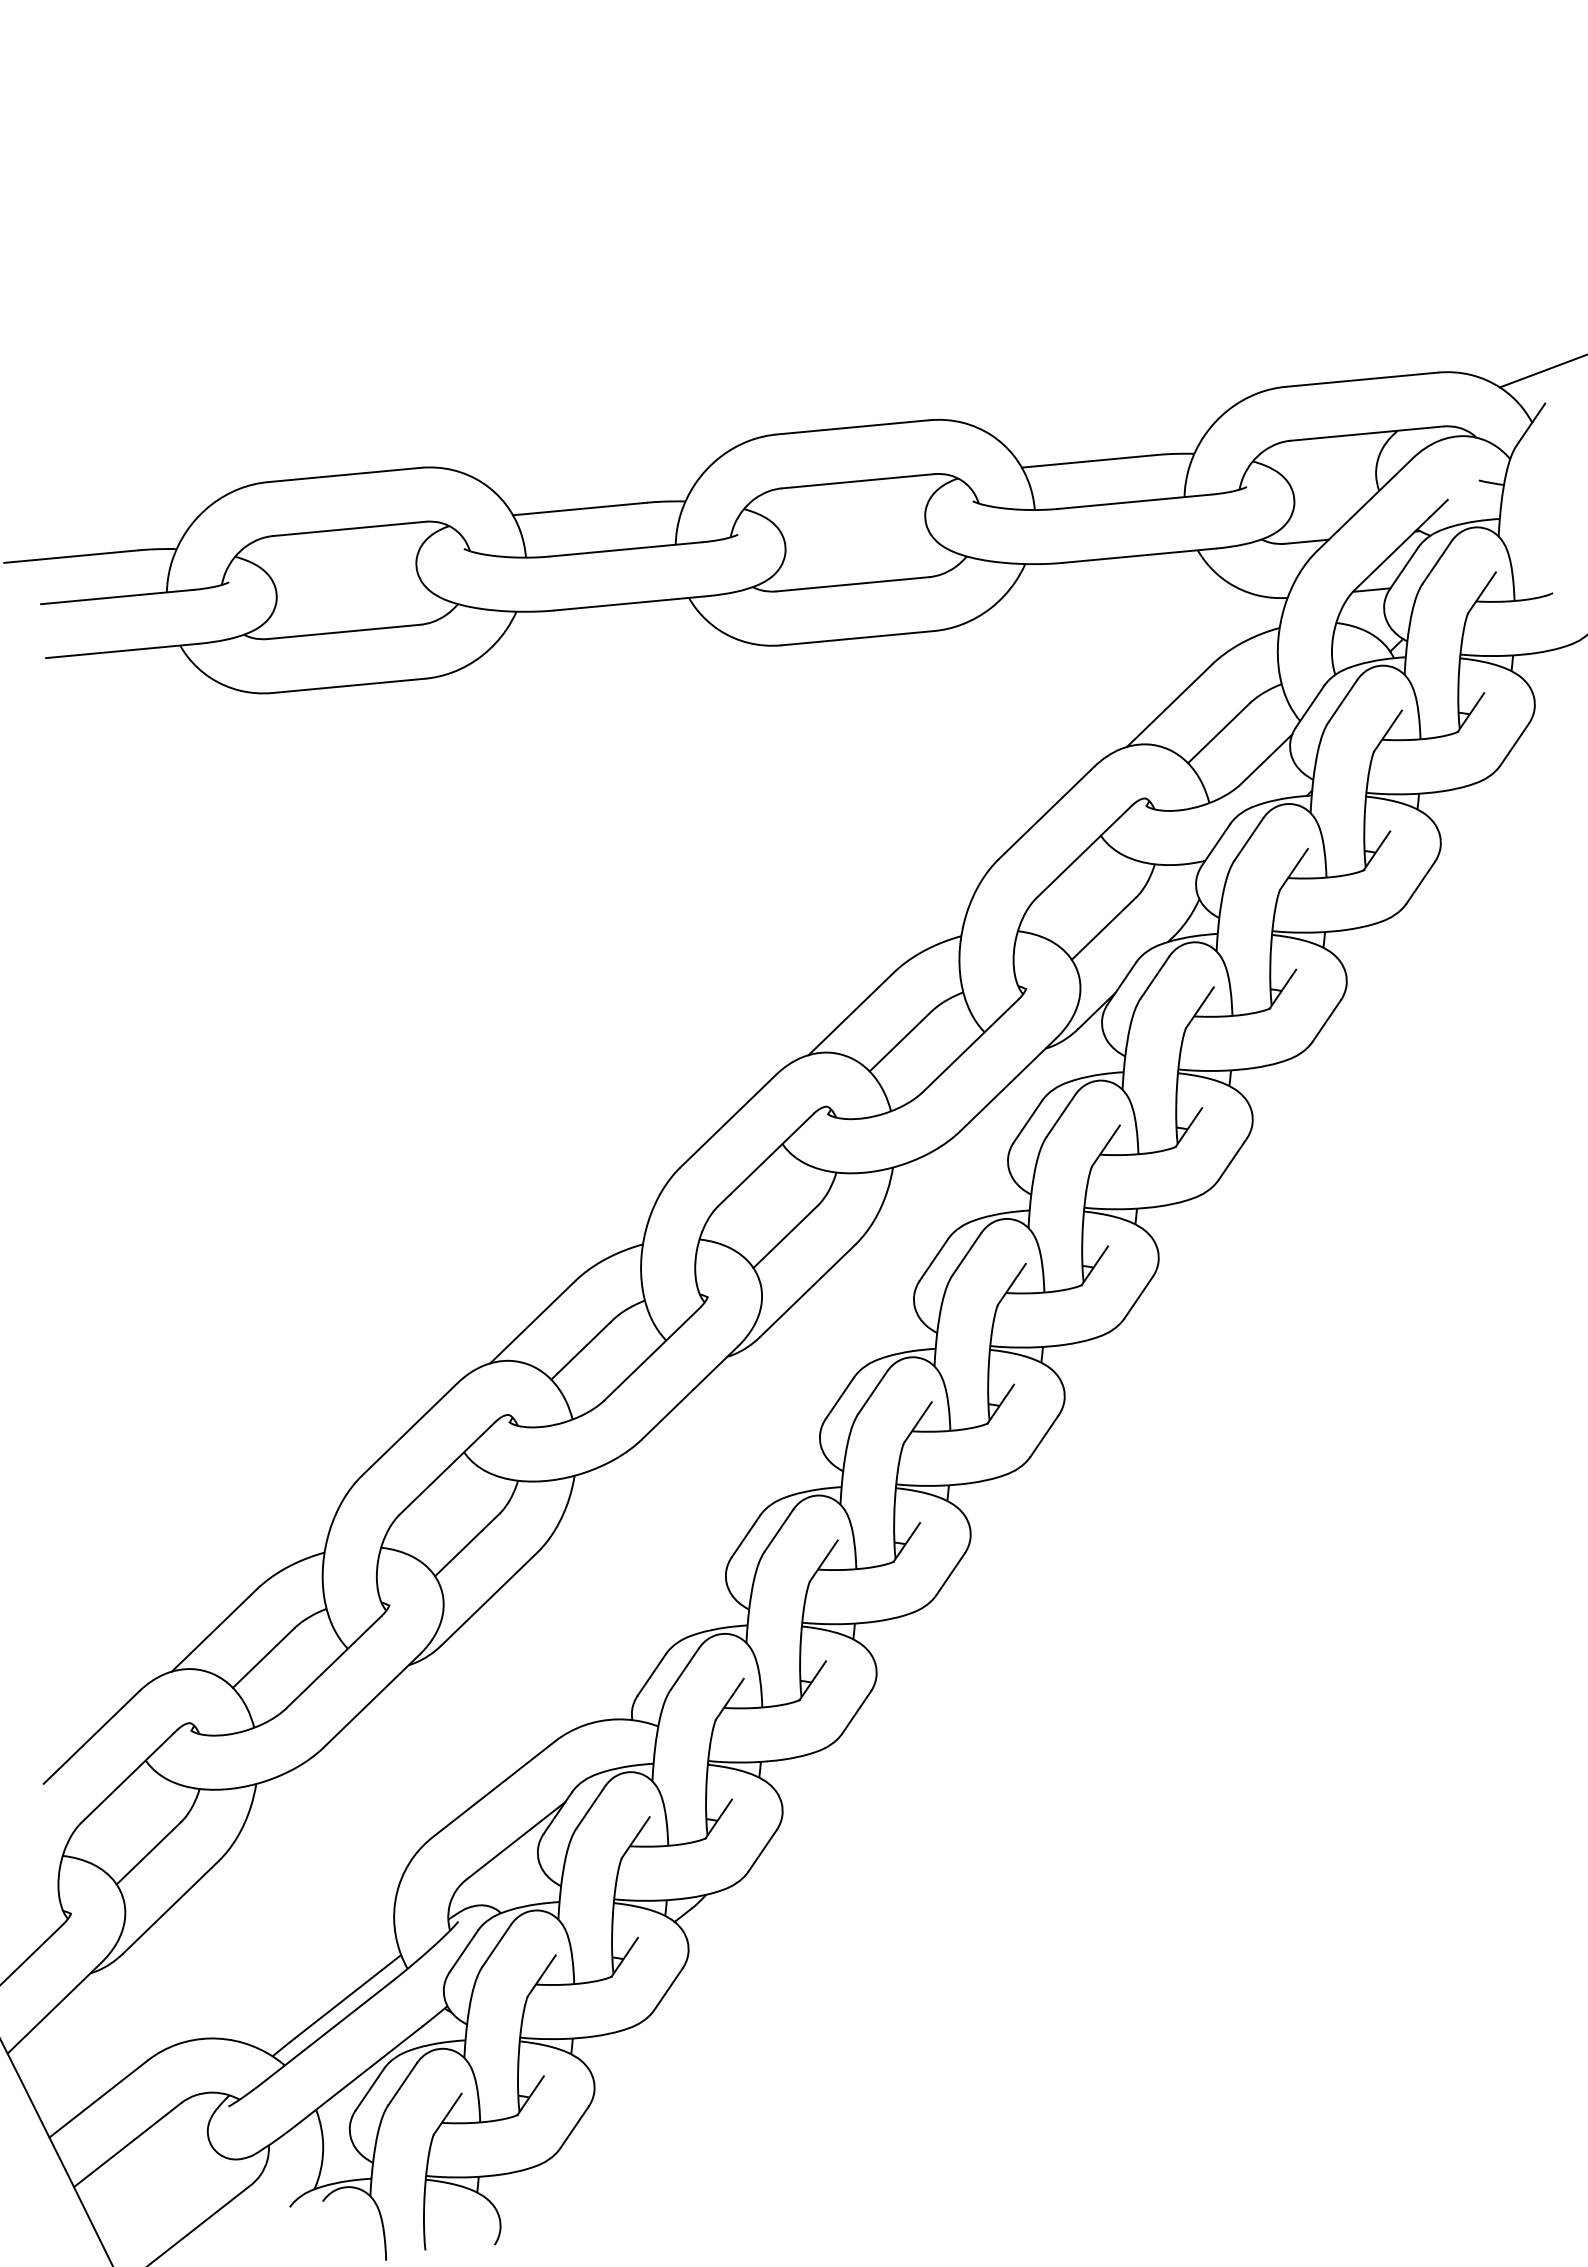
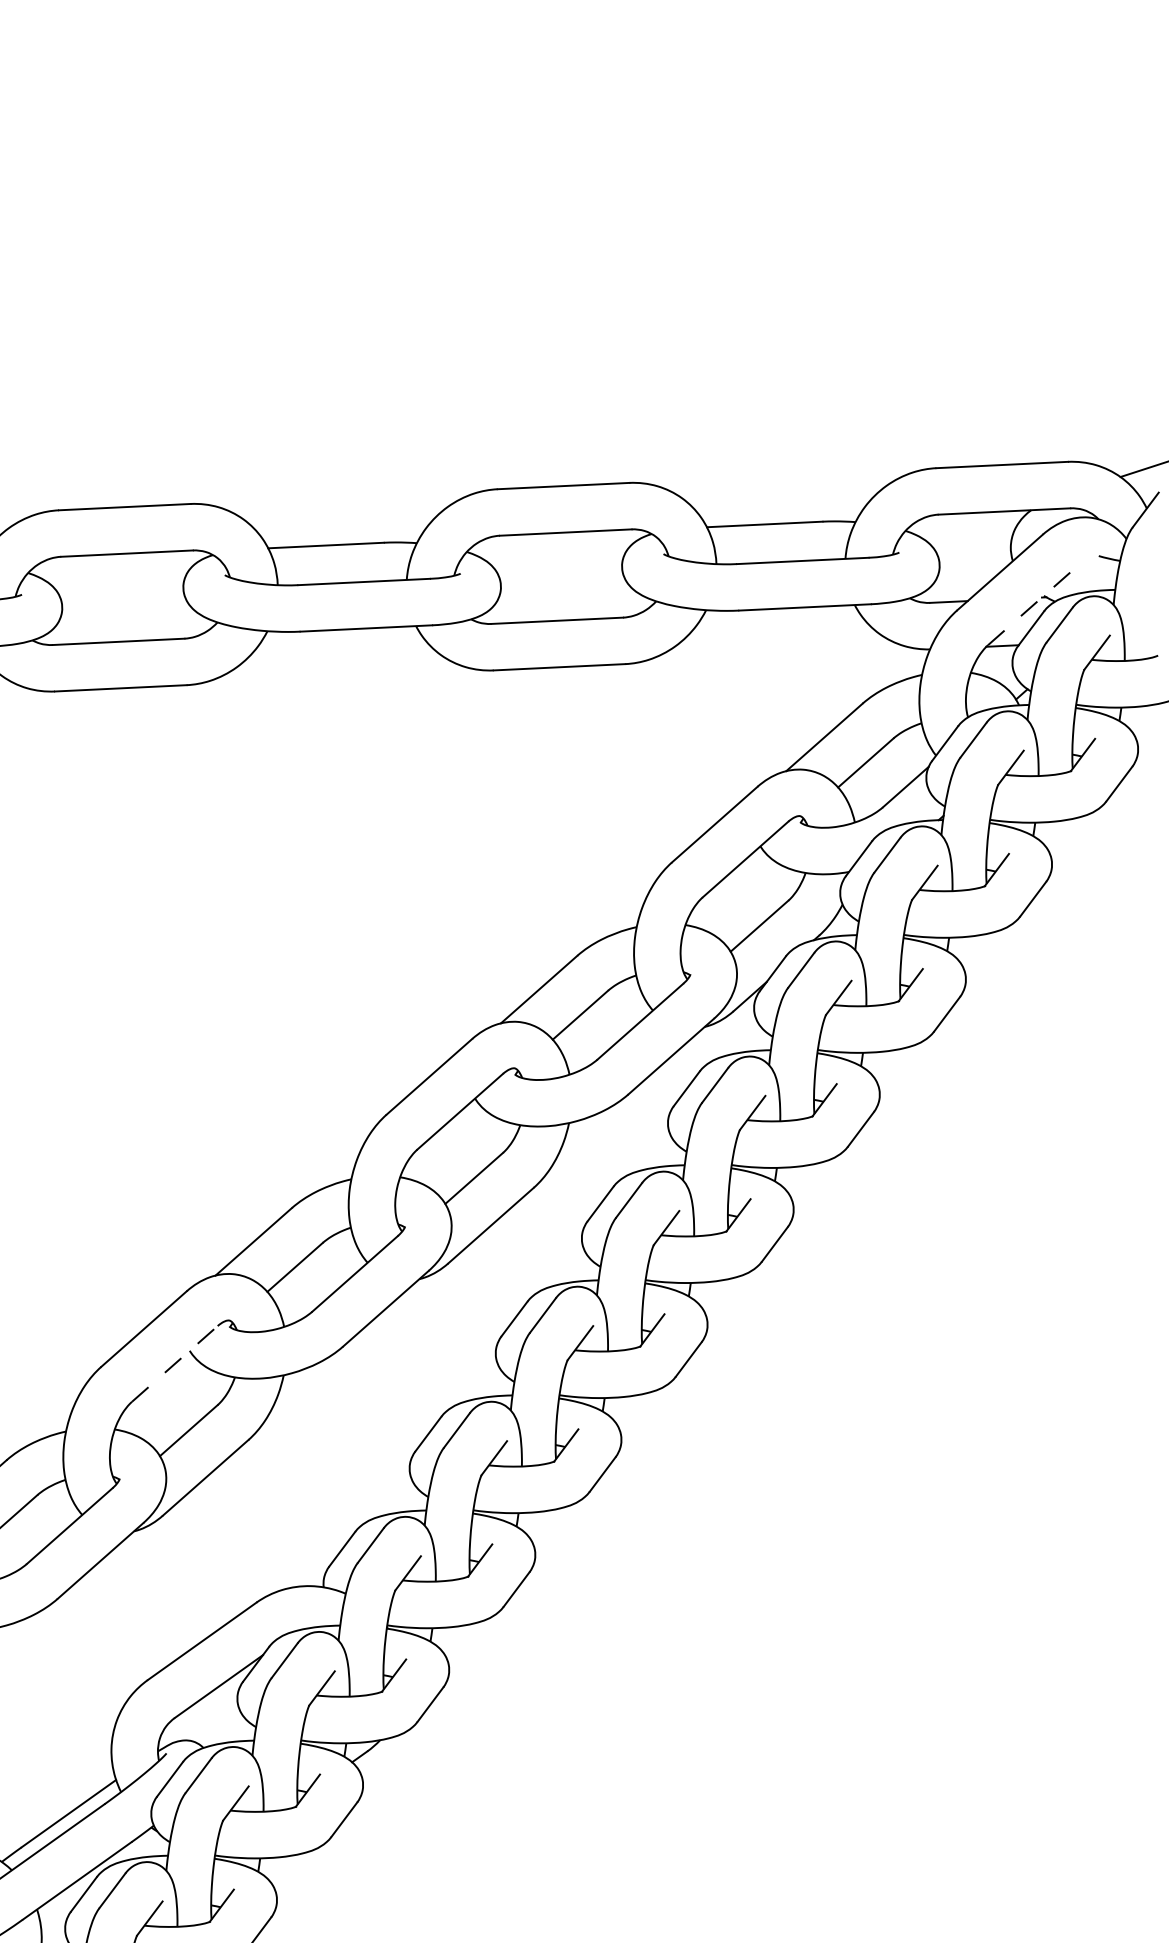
line: (1401, 544) -> (1029, 608), solid -> dashed
line: (447, 1467) -> (174, 1363), solid -> dashed

